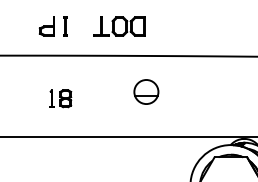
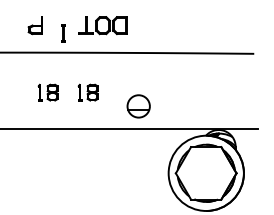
part: (65, 26) -> (63, 33), moved
part: (146, 92) -> (138, 106), moved
part: (103, 98) -> (87, 92), added

